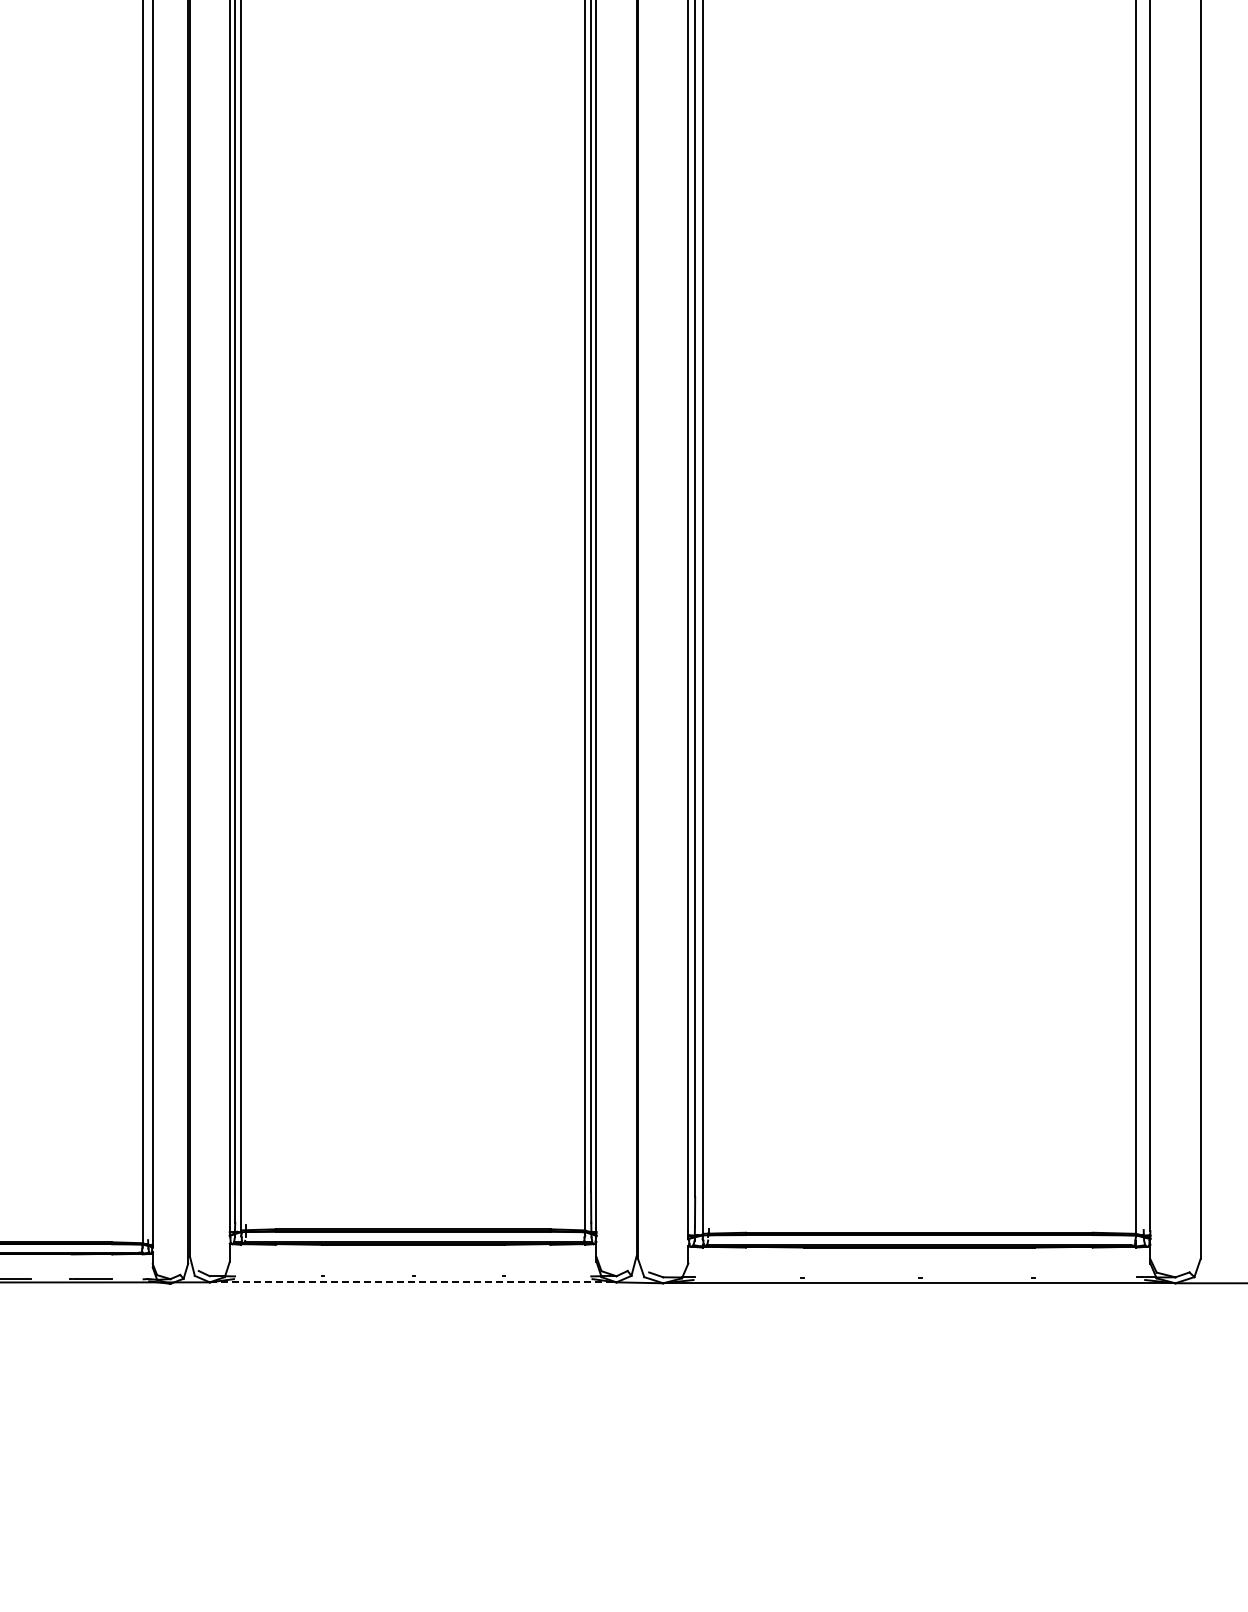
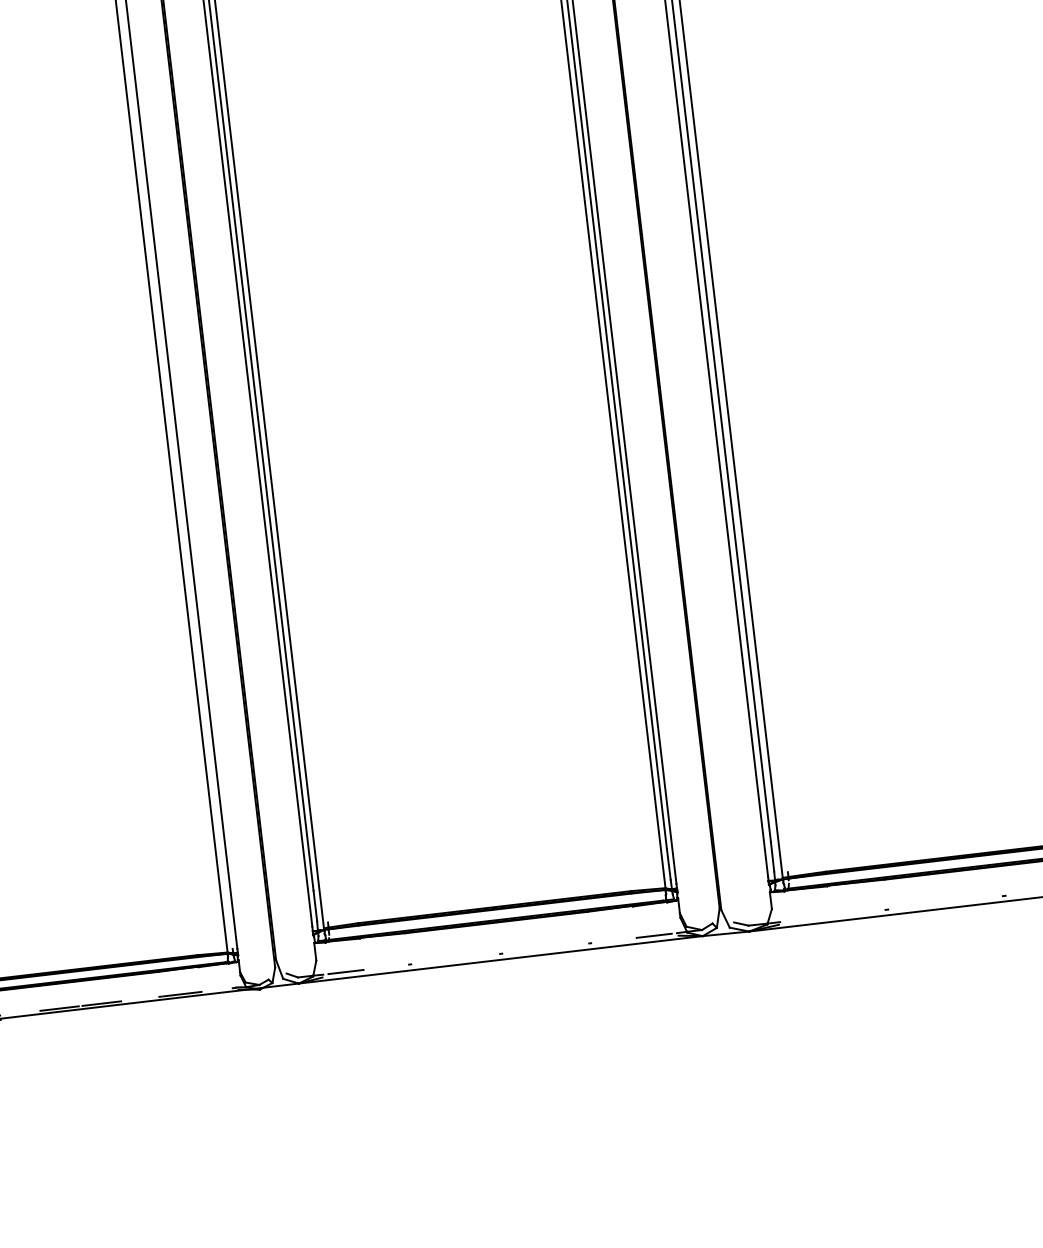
line: (257, 1276) -> (345, 972), added
line: (568, 1276) -> (654, 935), added
line: (413, 1282) -> (501, 959), dashed -> solid

